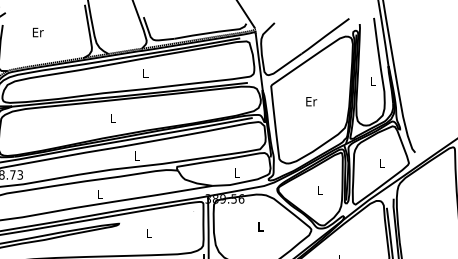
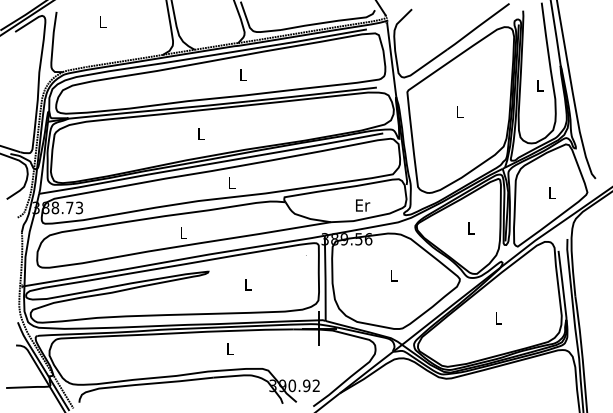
text: (38, 32) -> (103, 21), Er -> L
text: (311, 101) -> (460, 112), Er -> L
text: (237, 173) -> (363, 205), L -> Er

